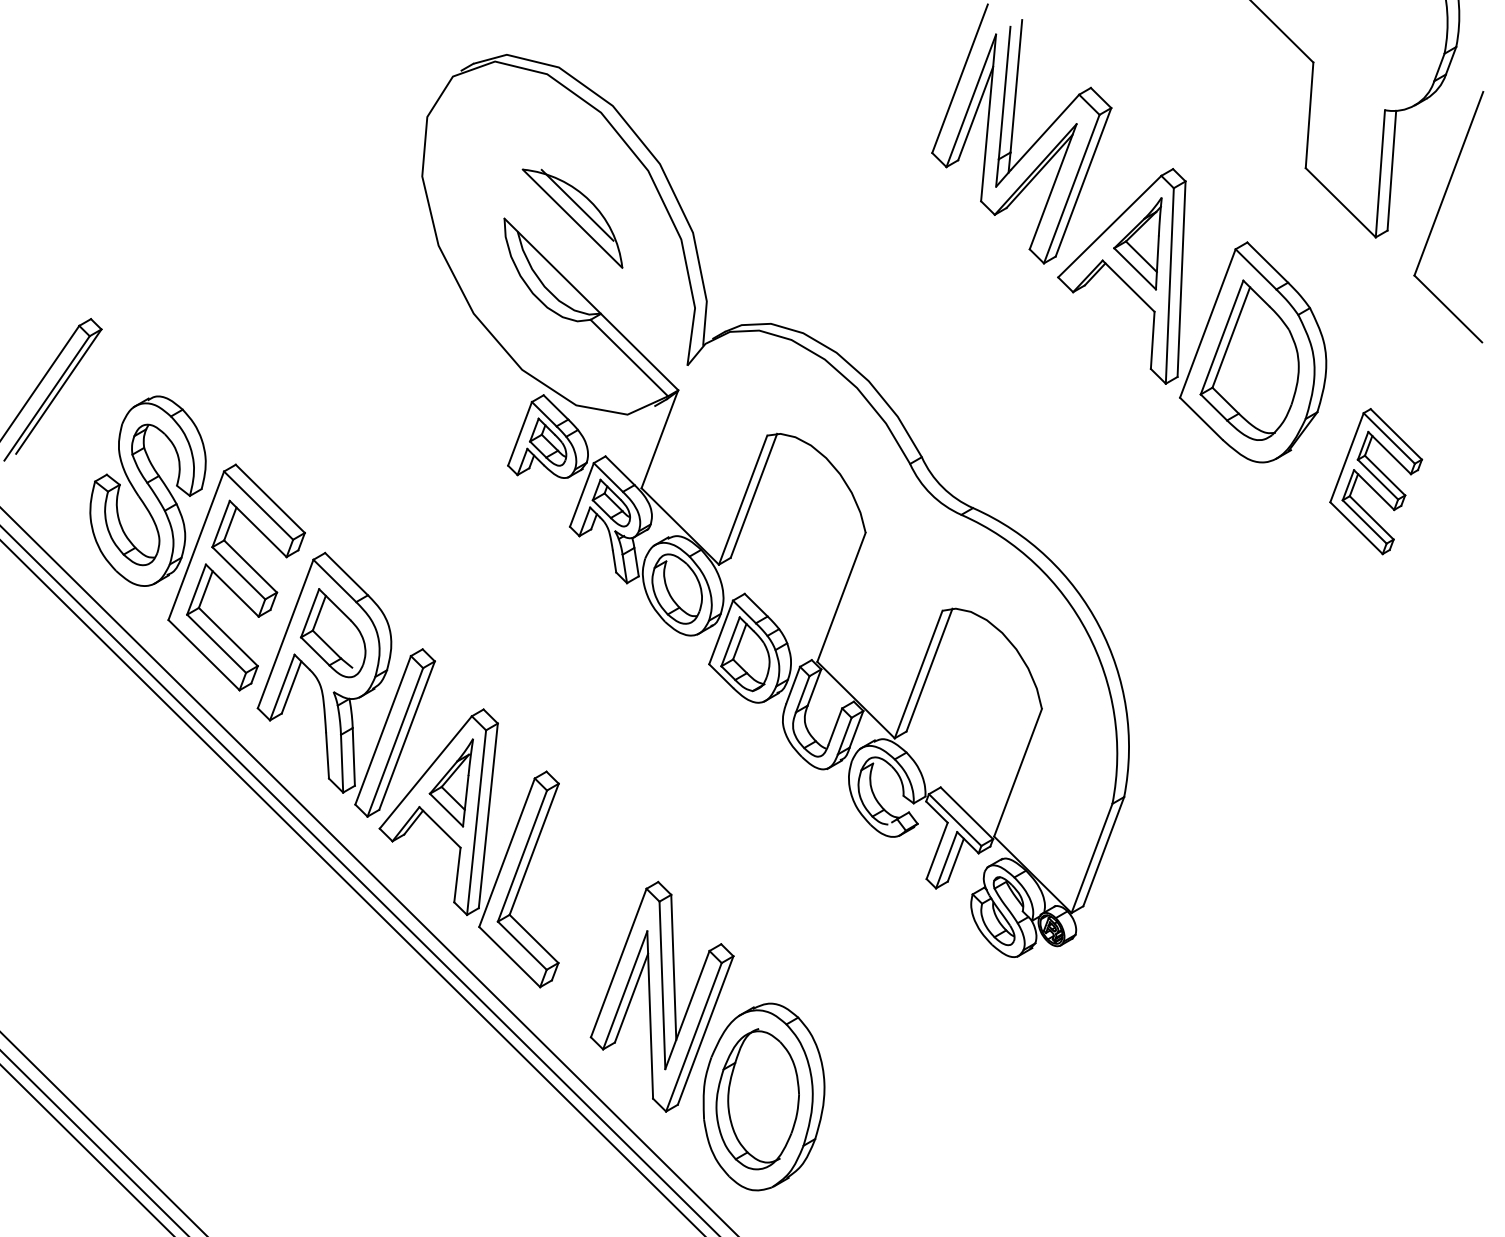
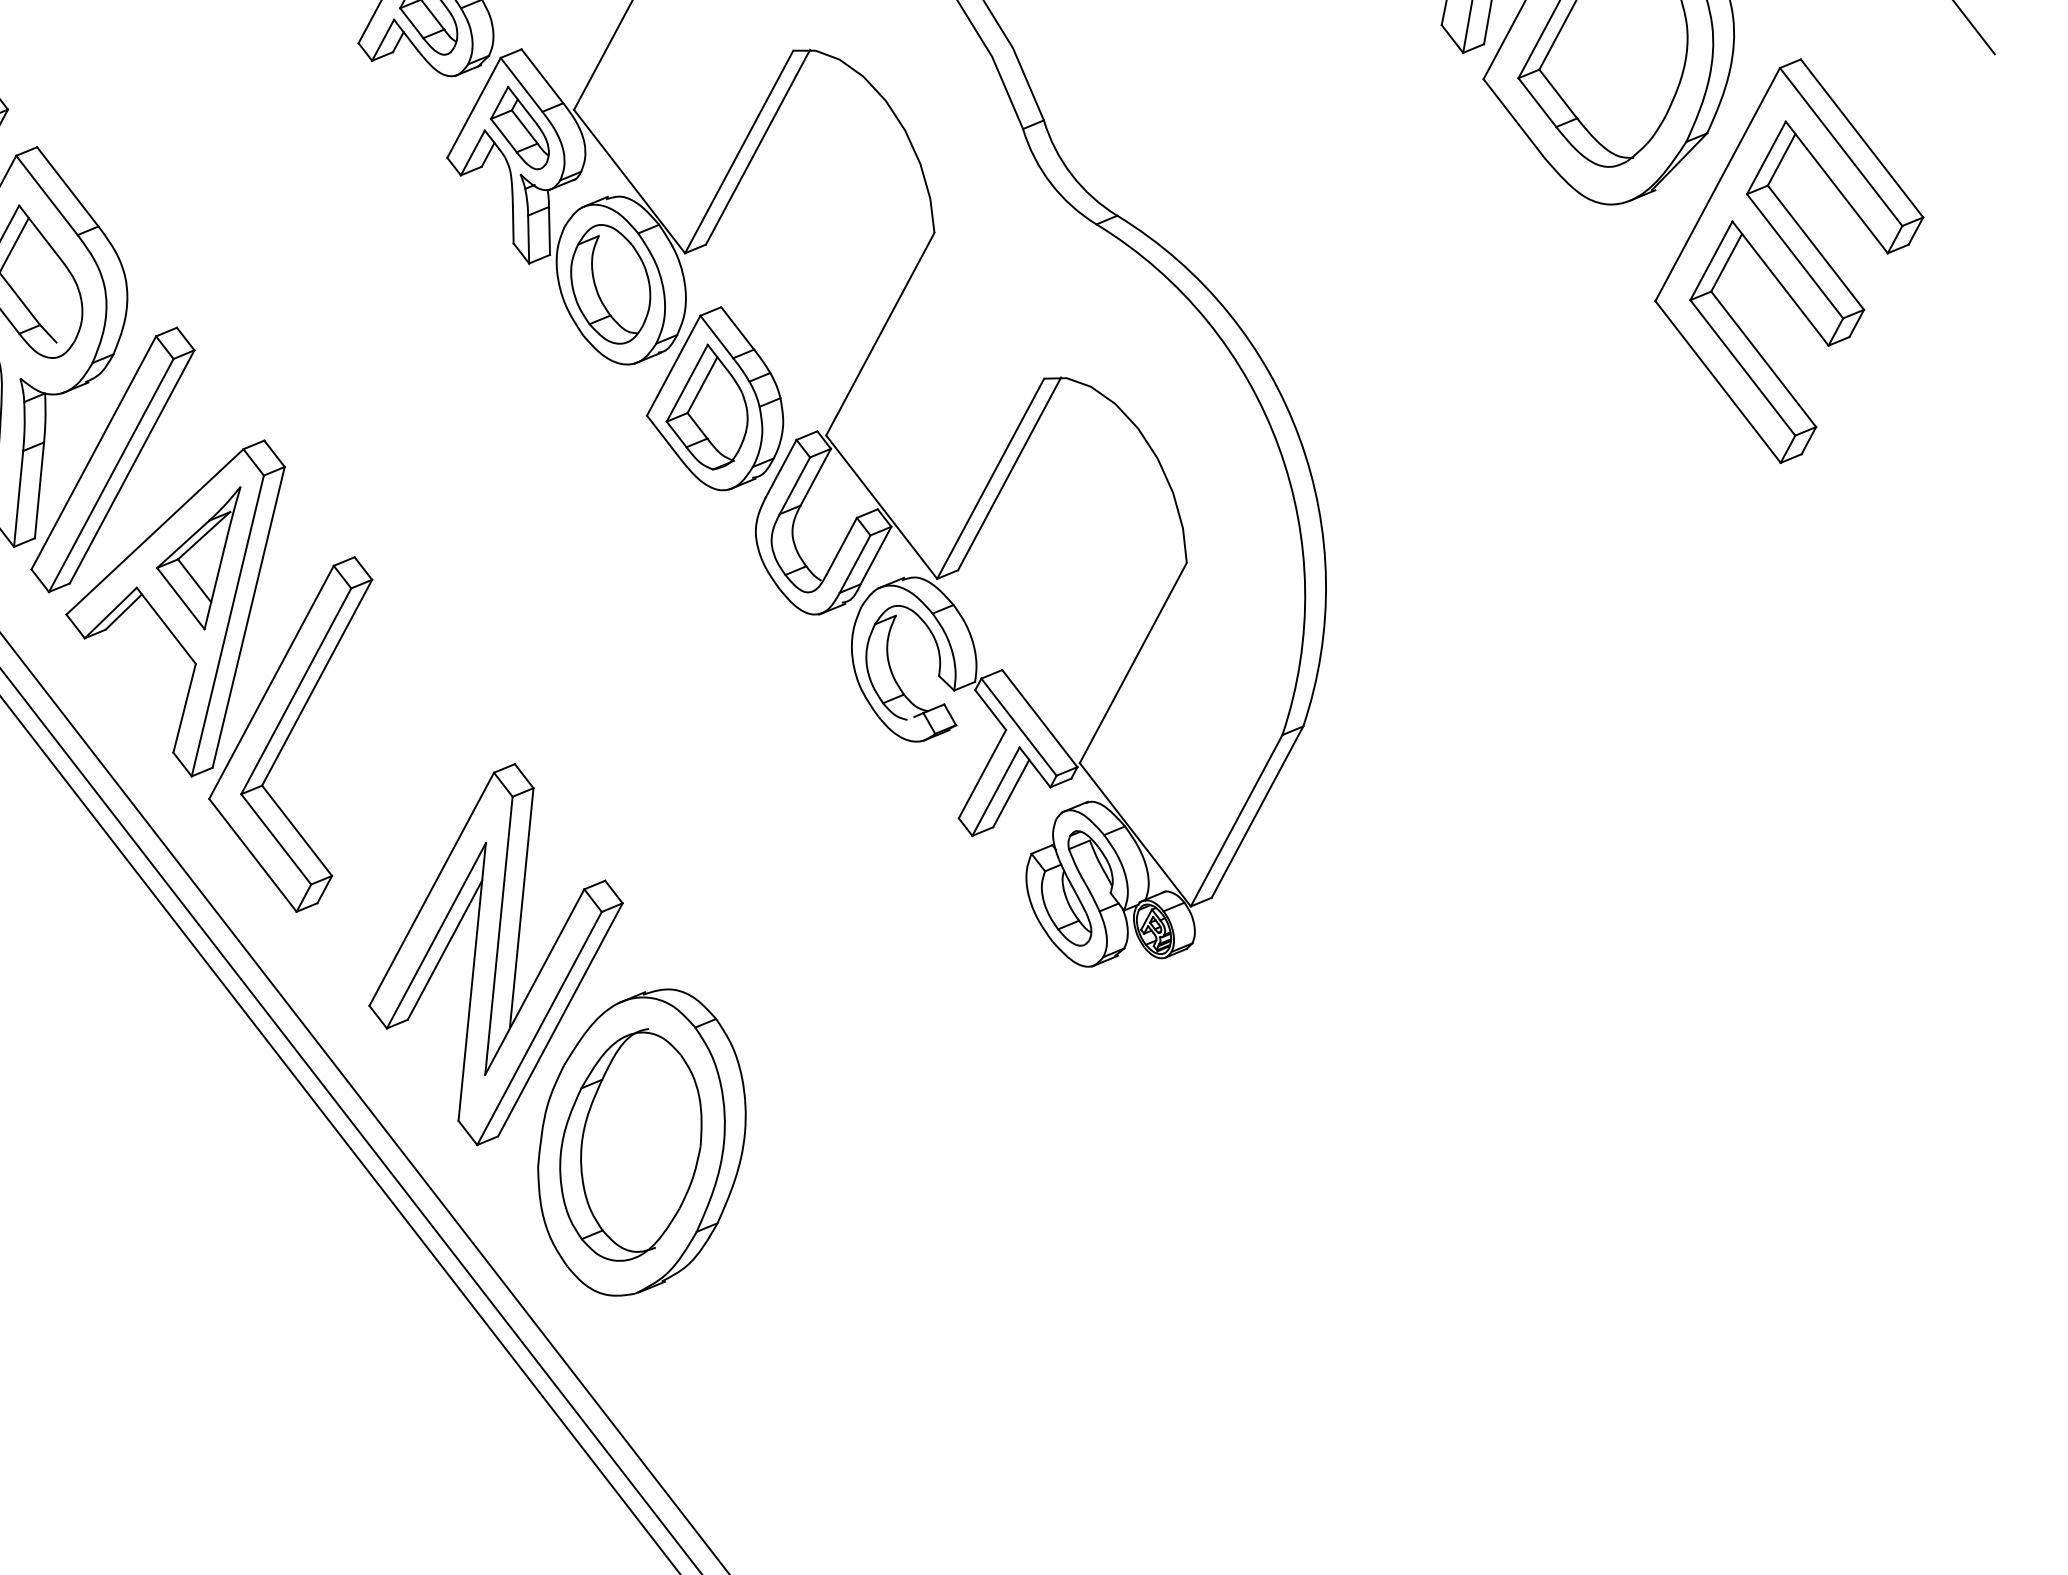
part: (1375, 481) -> (1787, 260), size x1.67

